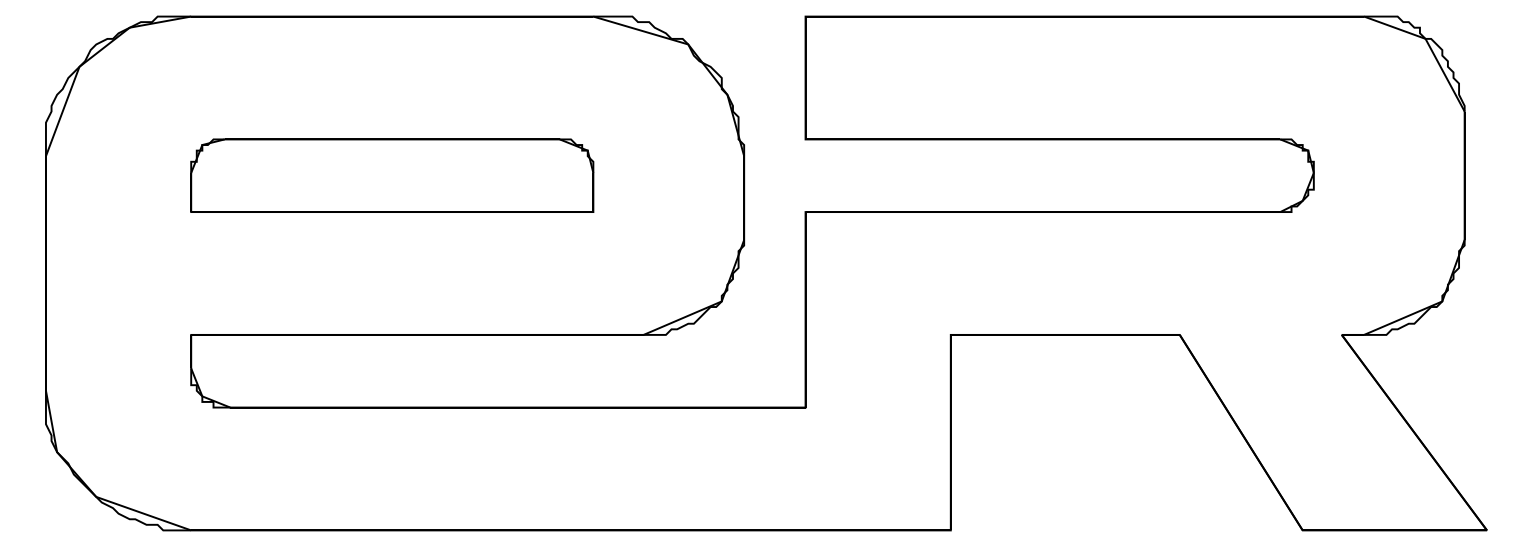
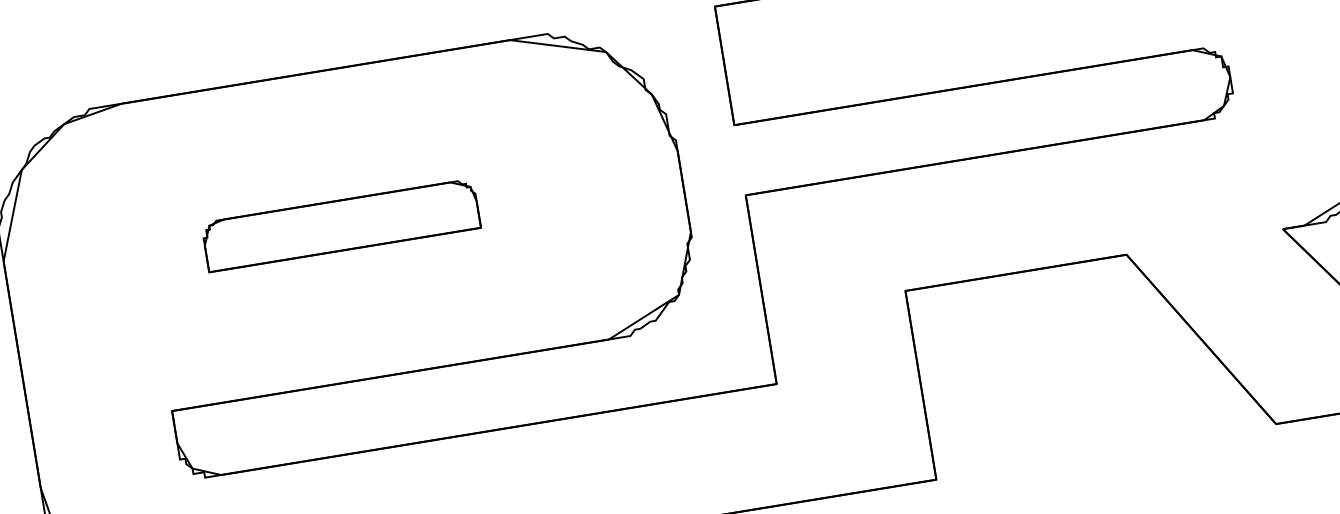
part: (392, 175) -> (341, 225), size x0.7

